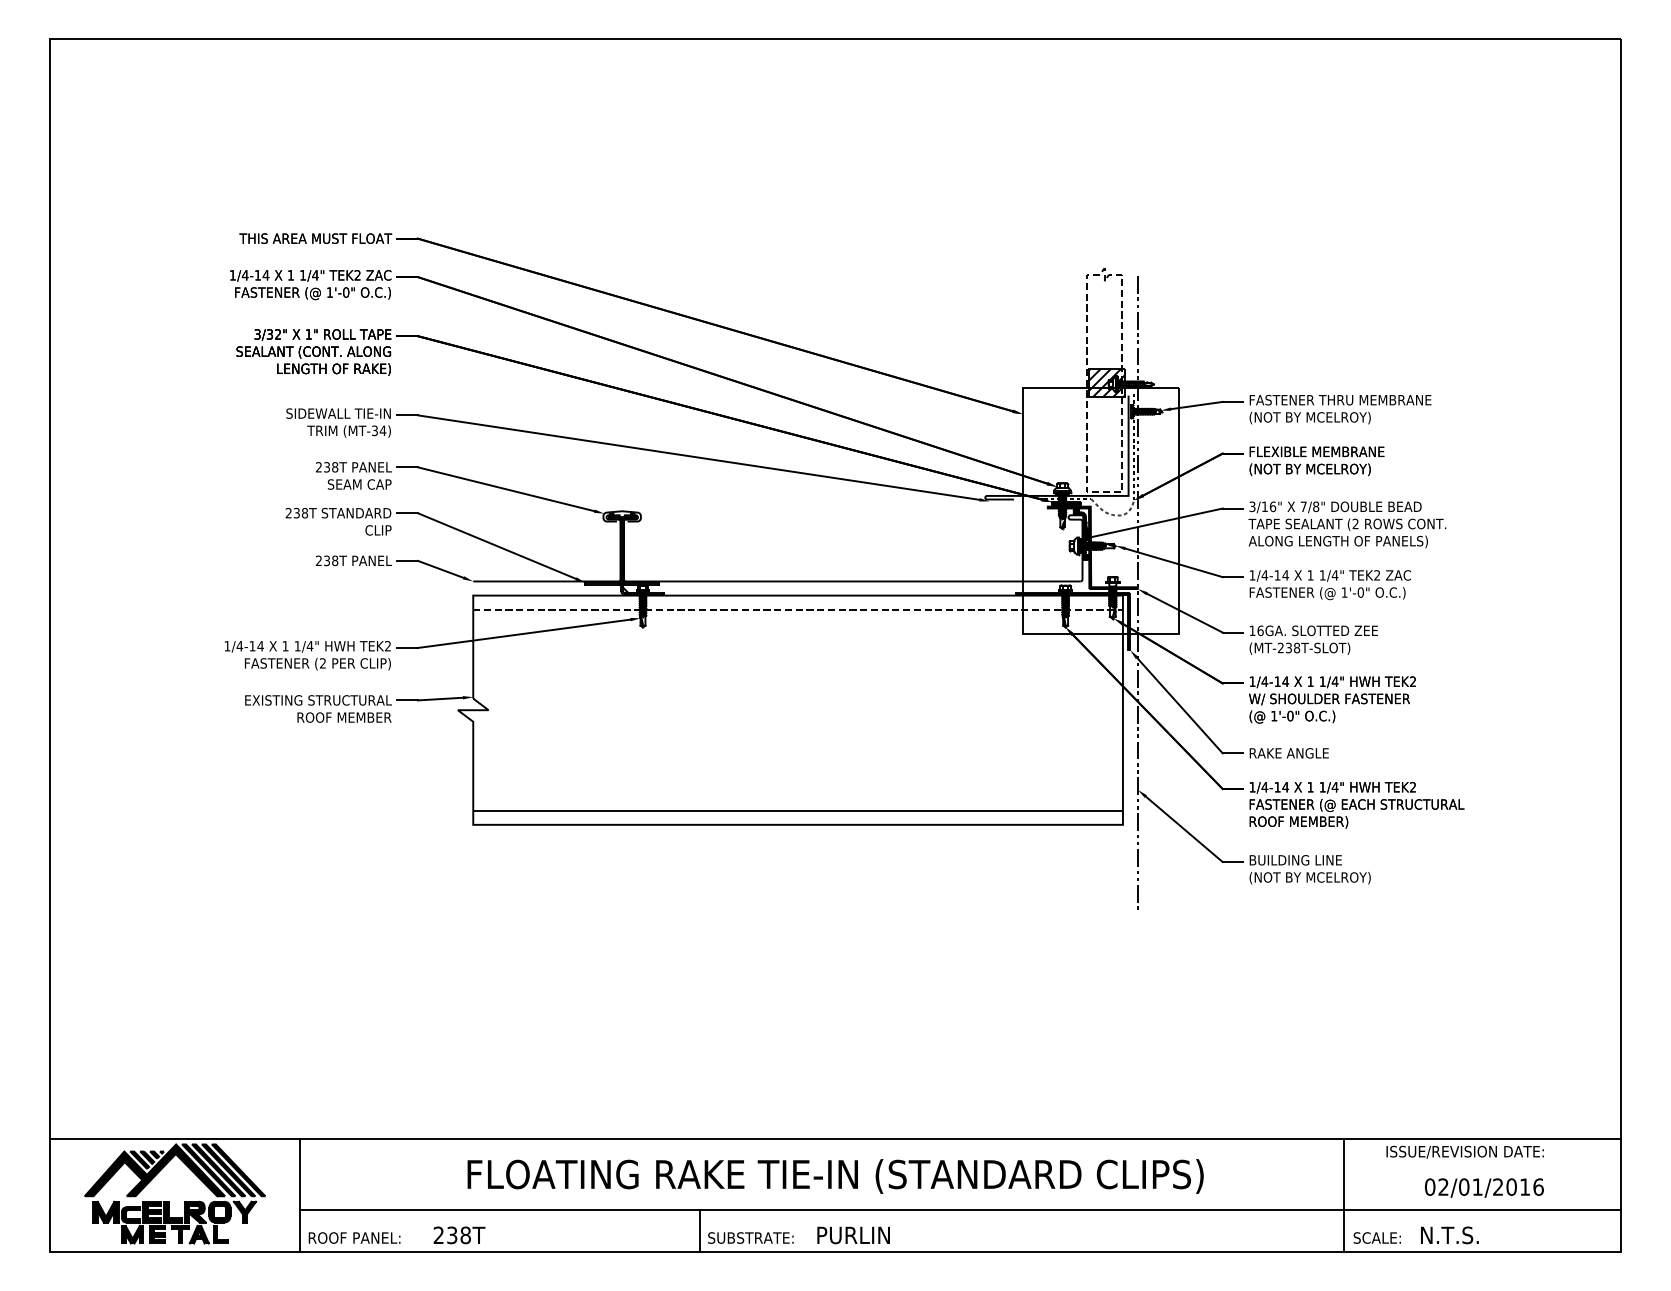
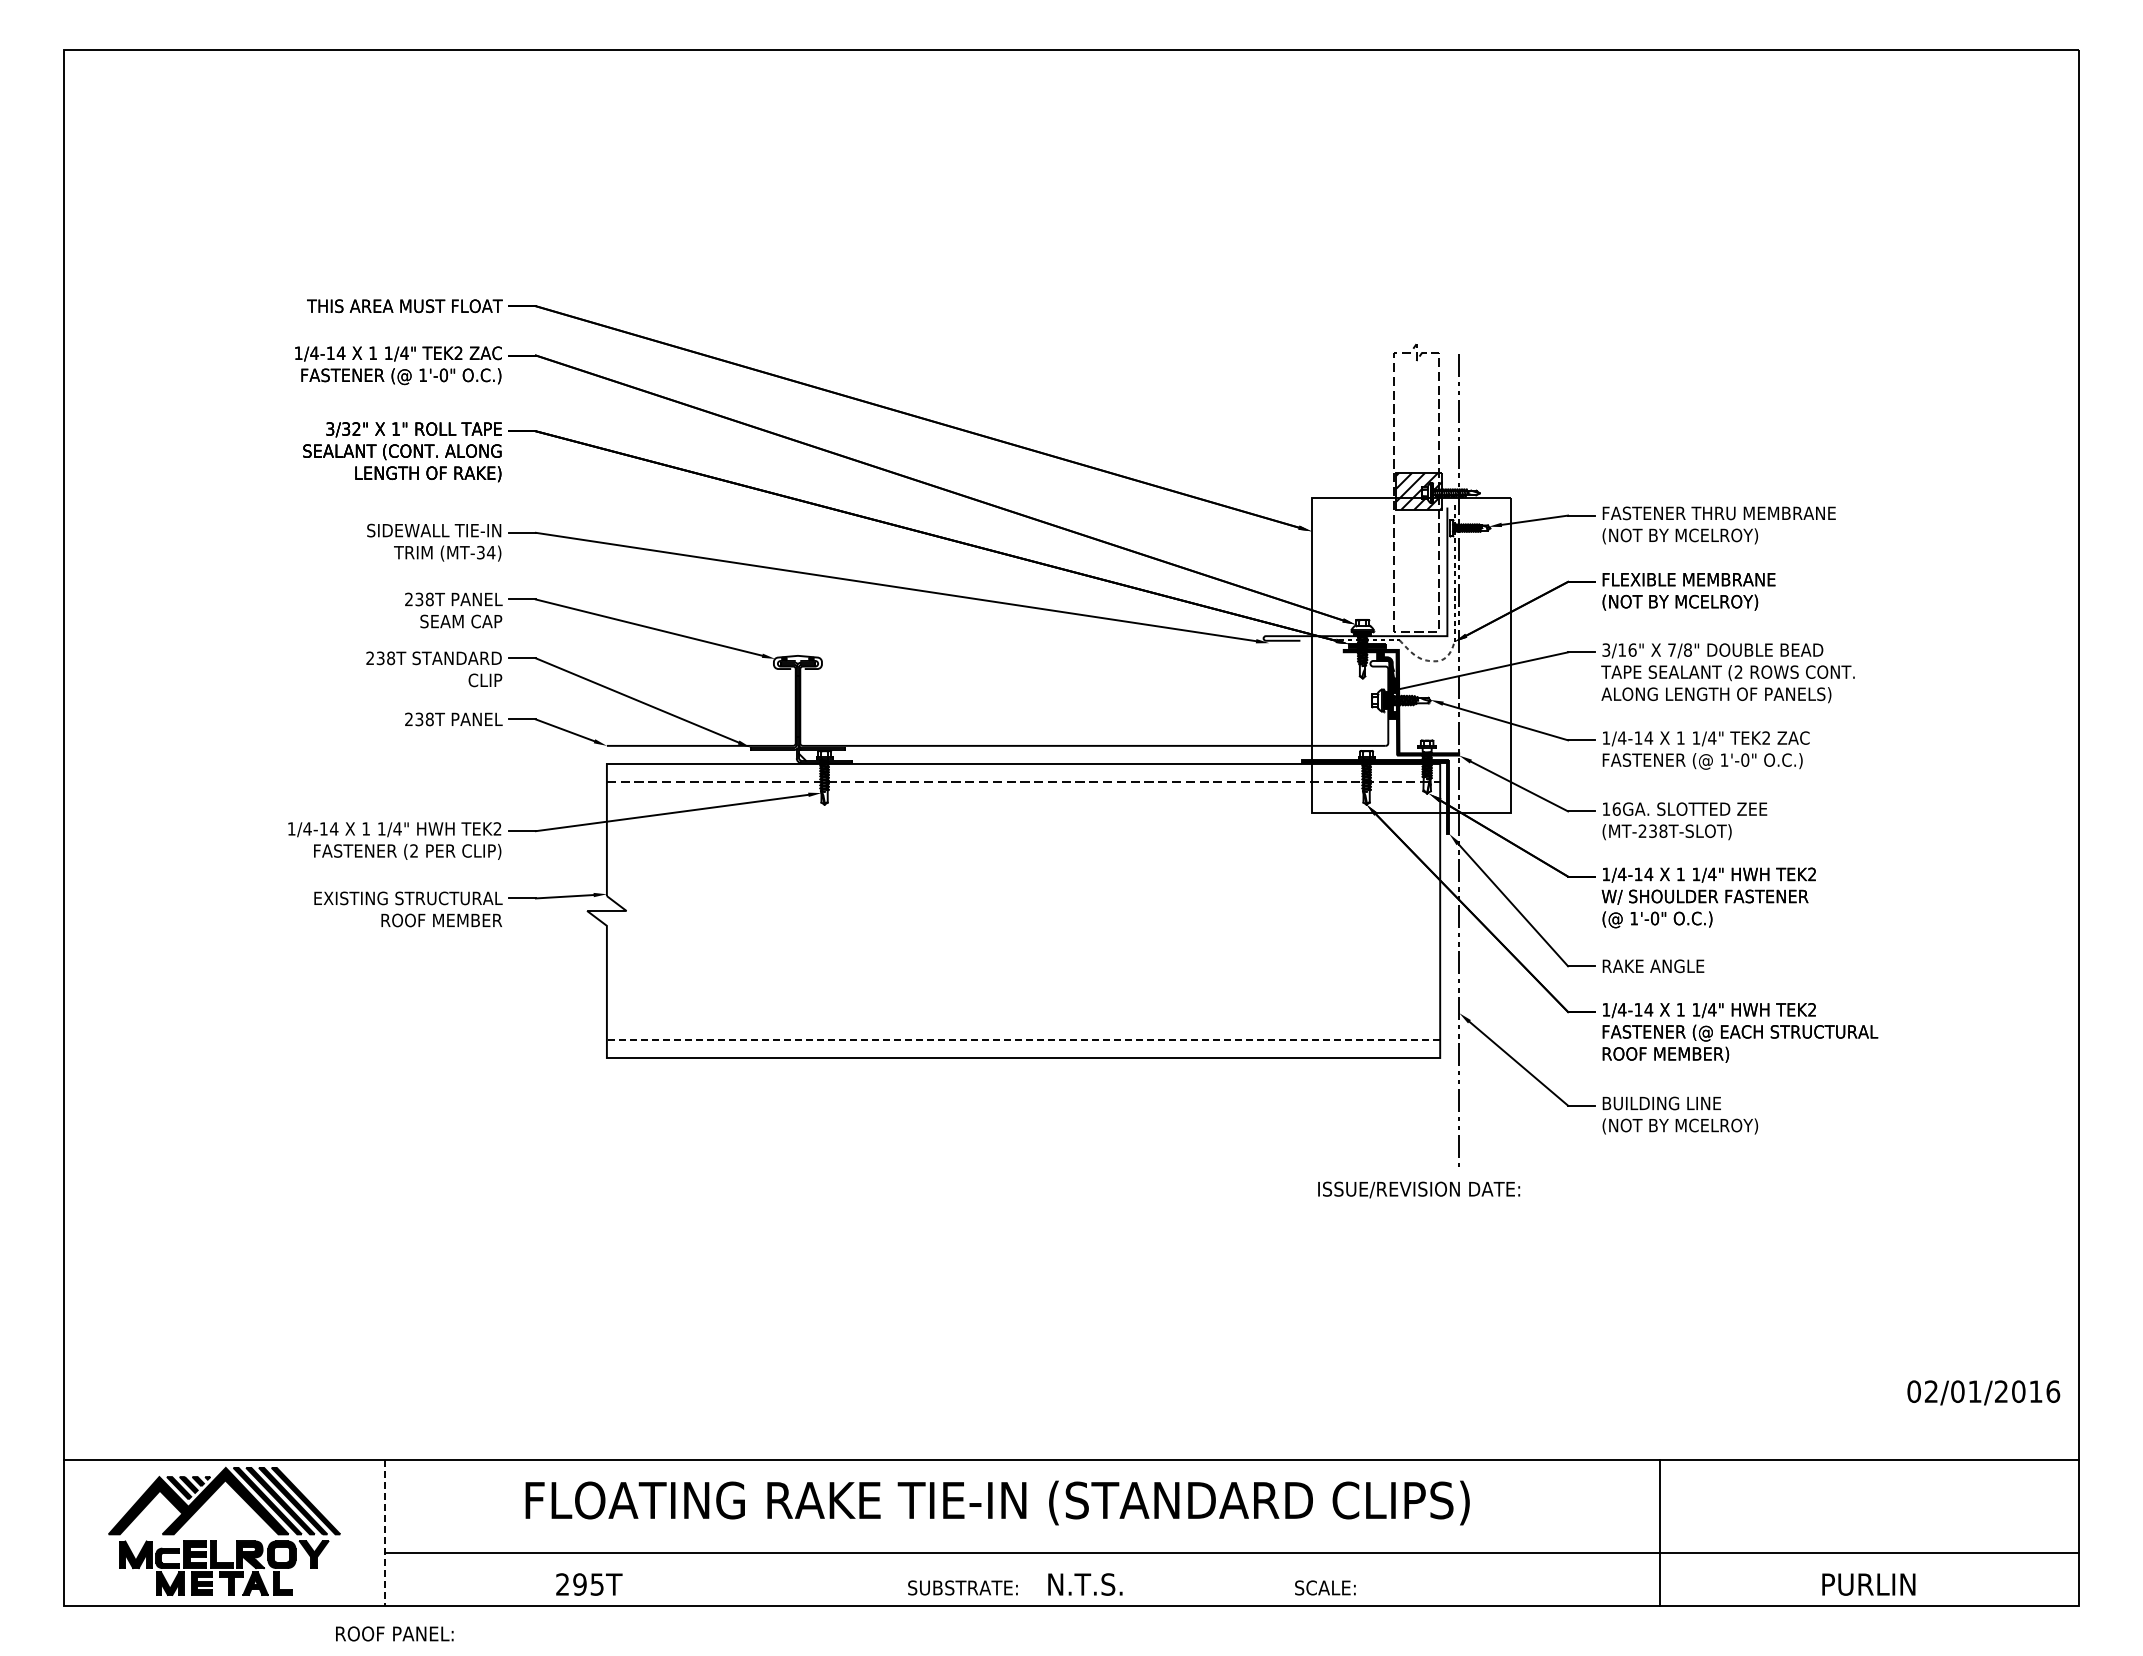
line: (798, 810) -> (1023, 1039), solid -> dashed
text: (1465, 1151) -> (1419, 1189), moved
text: (835, 1176) -> (997, 1502), moved
text: (1484, 1187) -> (1983, 1392), moved
line: (299, 1195) -> (384, 1533), solid -> dashed
line: (1343, 1195) -> (1660, 1533), moved
line: (699, 1231) -> (897, 1579), removed
text: (458, 1235) -> (588, 1584), 238T -> 295T
text: (854, 1235) -> (1095, 1584), PURLIN -> N.T.S.
text: (1458, 1235) -> (1870, 1584), N.T.S. -> PURLIN
text: (354, 1237) -> (394, 1633), moved
text: (1377, 1237) -> (1325, 1587), moved

